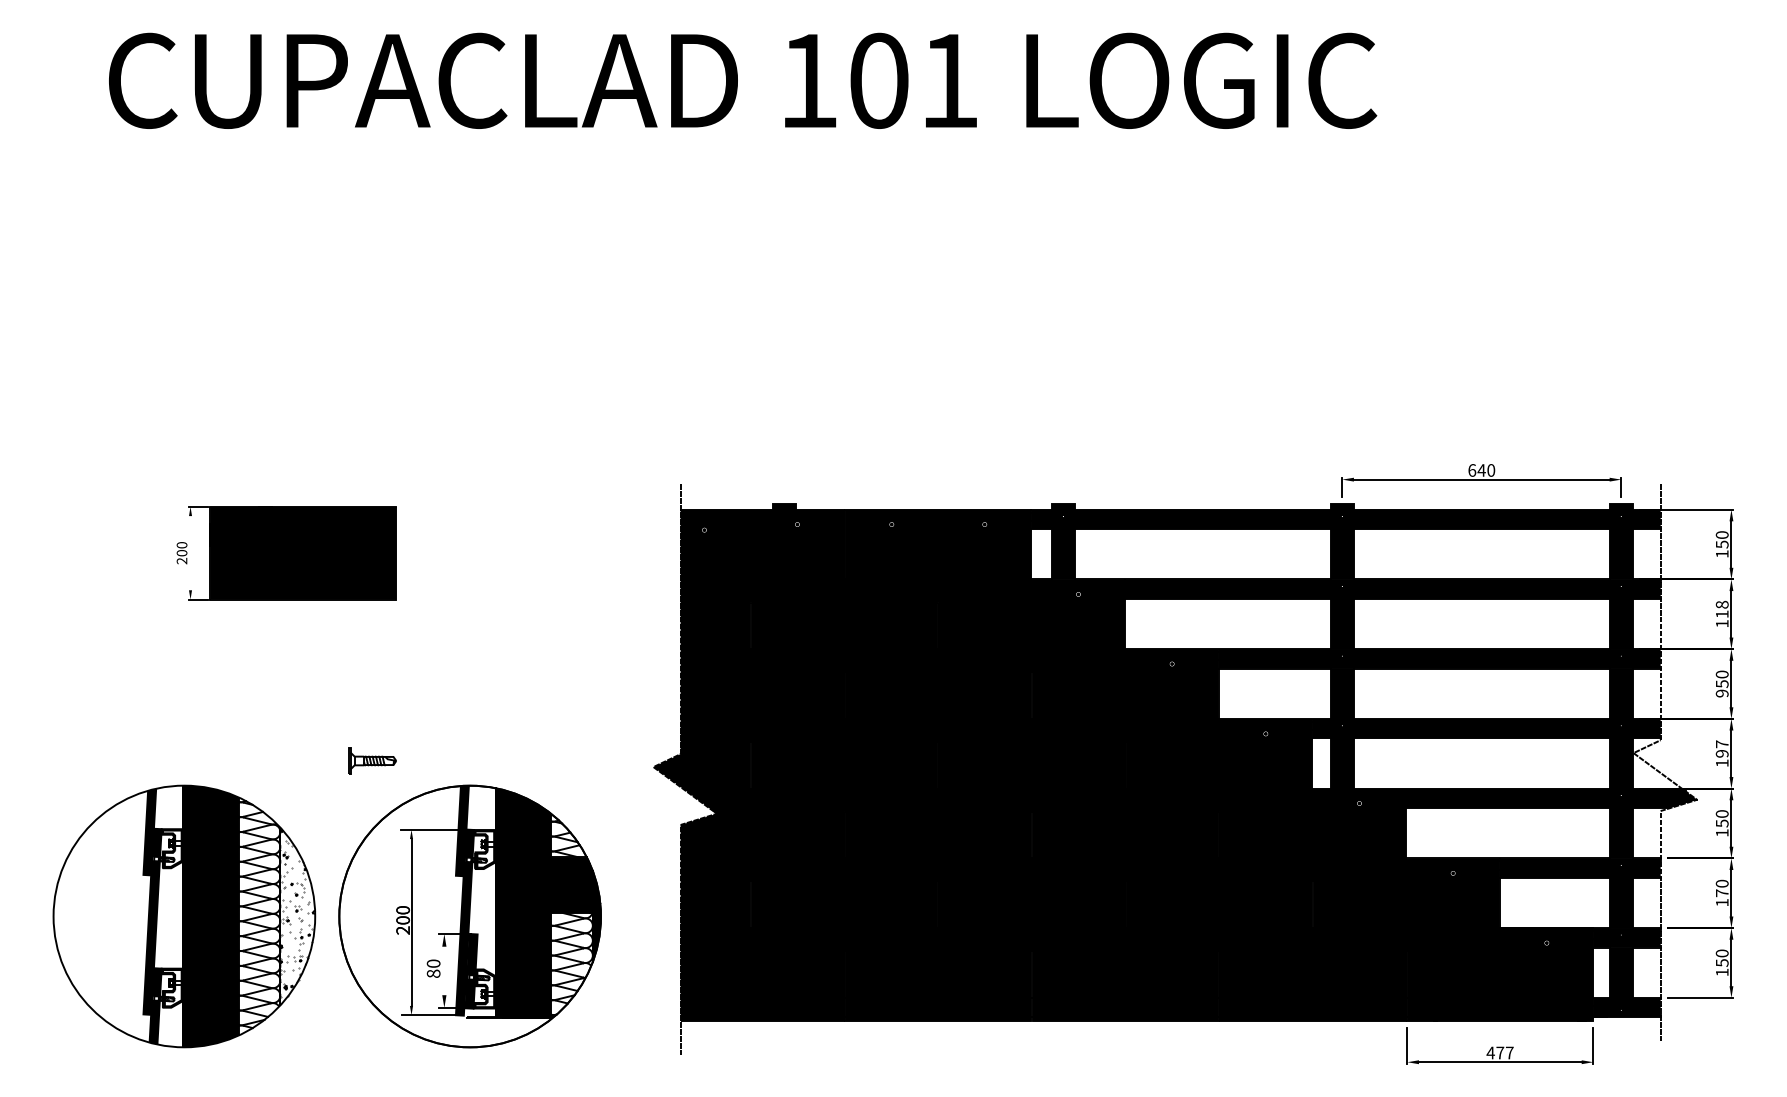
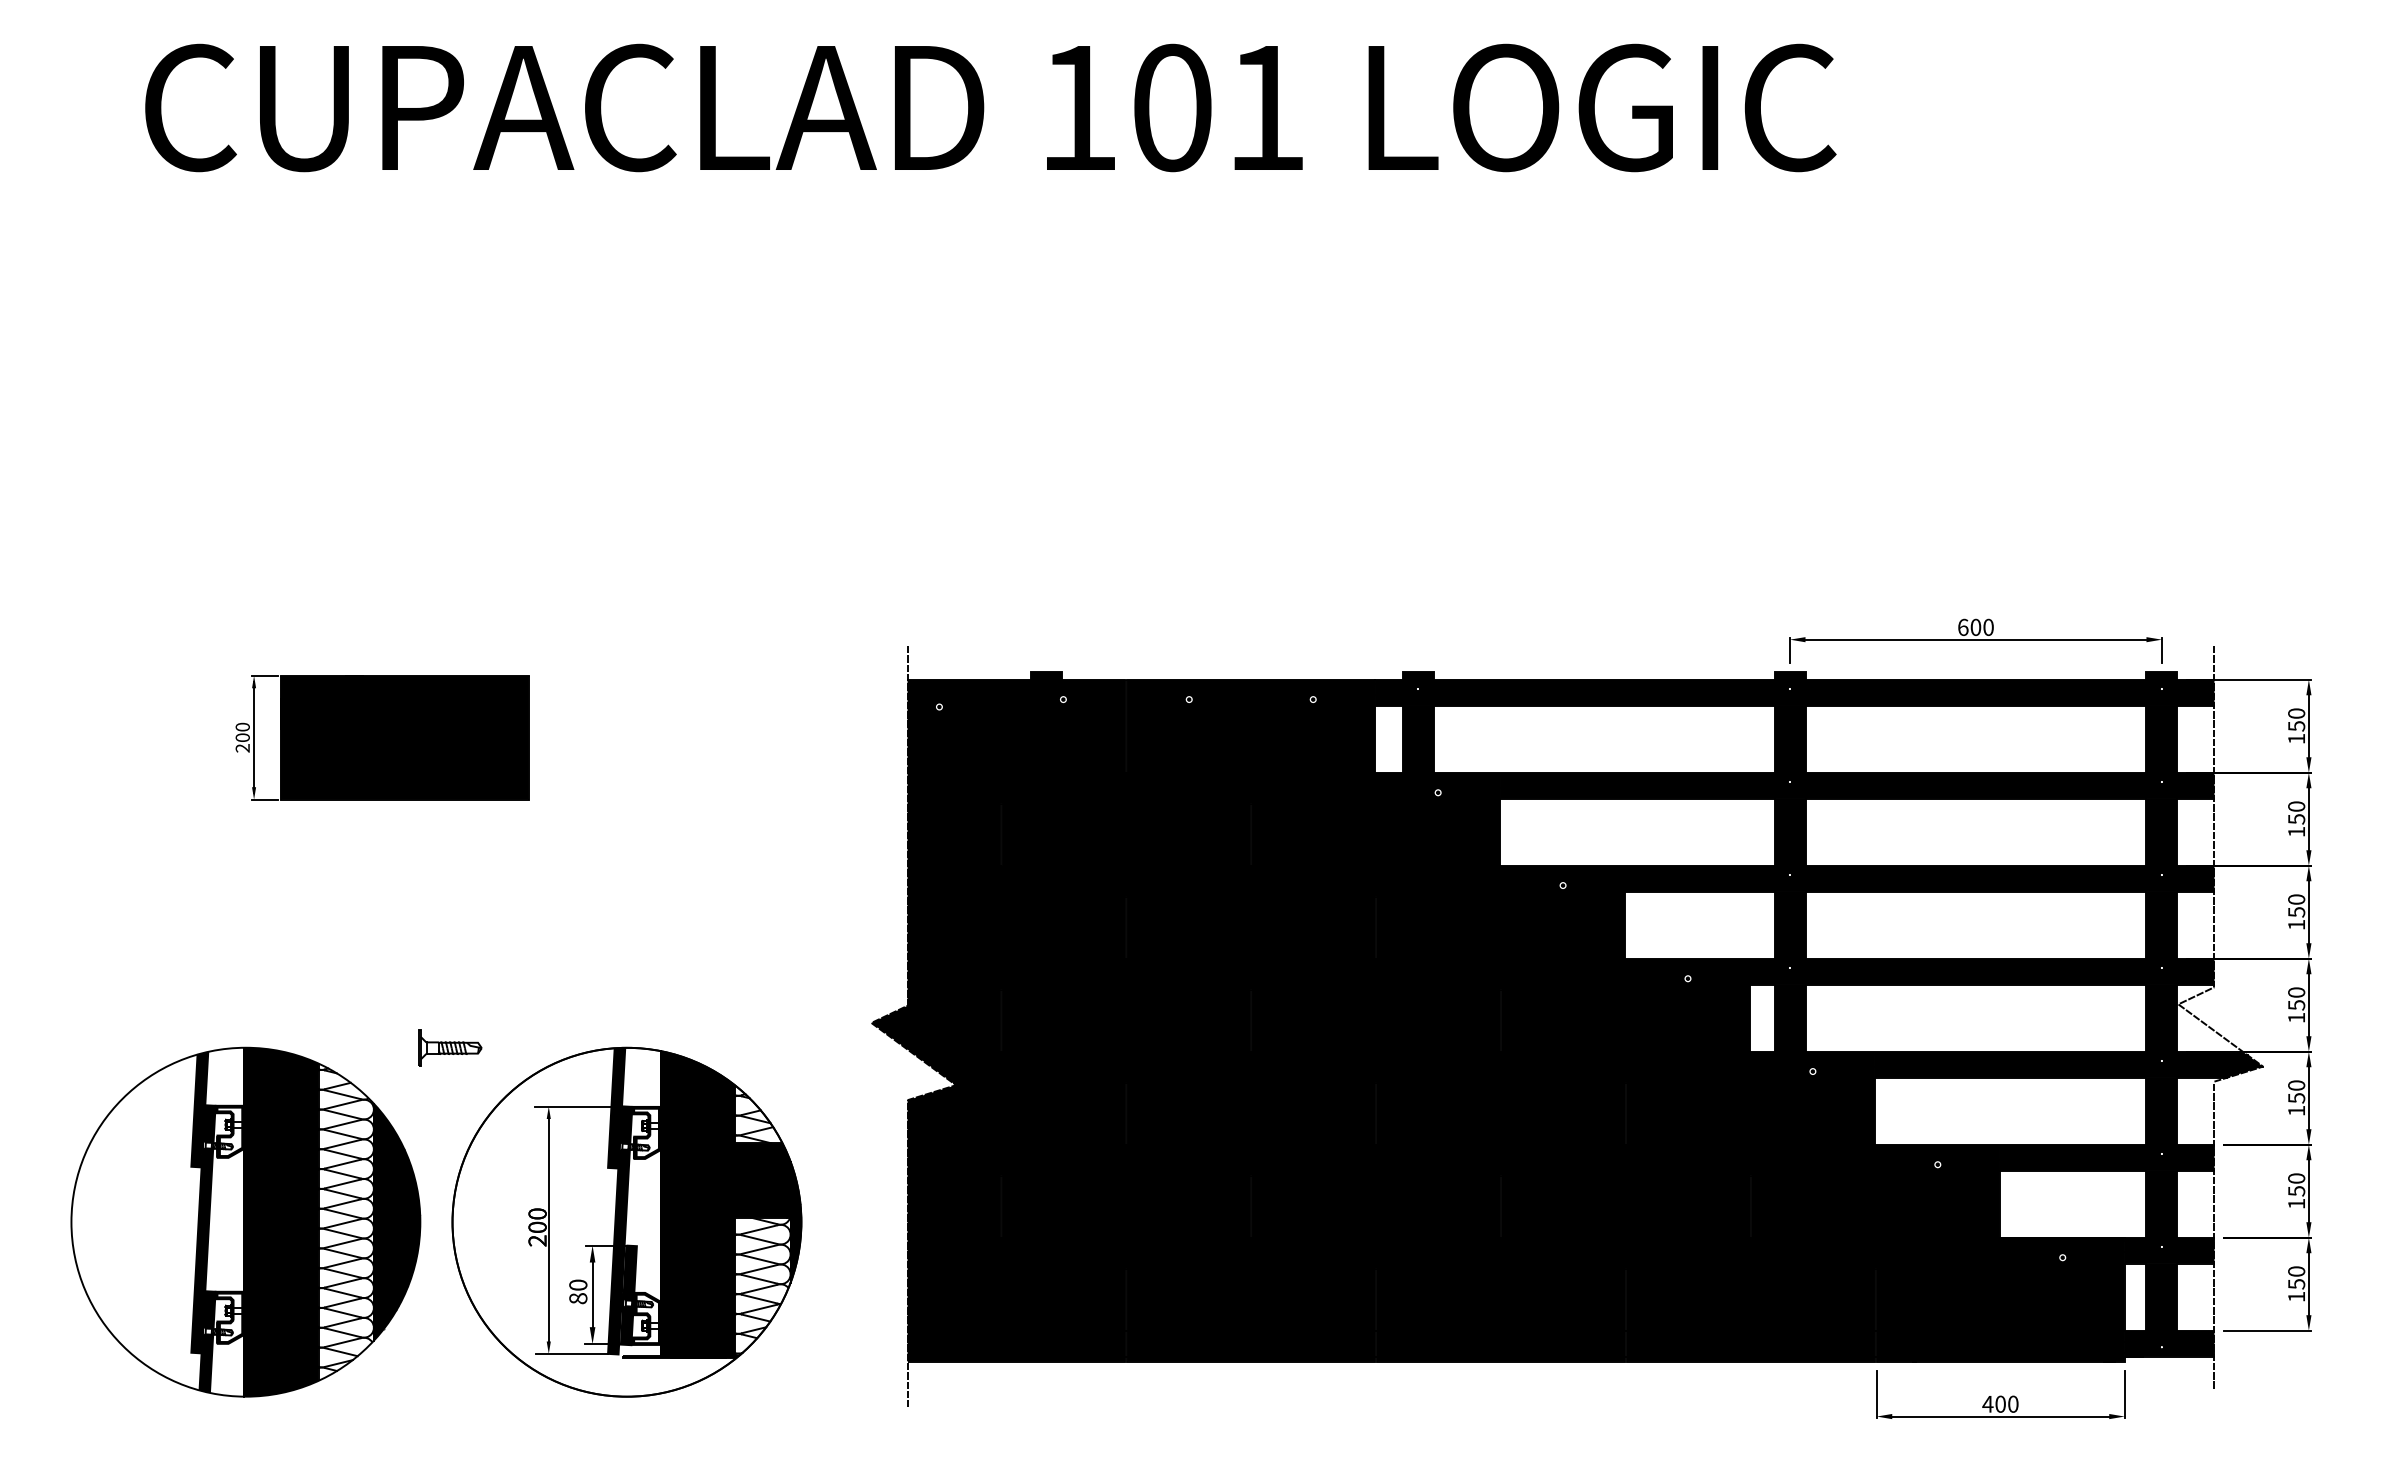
text: (1481, 470) -> (1975, 627), 640 -> 600
line: (190, 552) -> (254, 736), added
text: (1722, 609) -> (2296, 812), 118 -> 150
text: (1721, 693) -> (2295, 924), 950 -> 150
text: (1721, 748) -> (2295, 998), 197 -> 150
part: (372, 760) -> (450, 1047), moved
text: (1722, 893) -> (2296, 1191), 170 -> 150
fill: (297, 916) -> (396, 1222), added
line: (444, 968) -> (592, 1291), added
text: (1504, 1052) -> (2006, 1403), 477 -> 400

